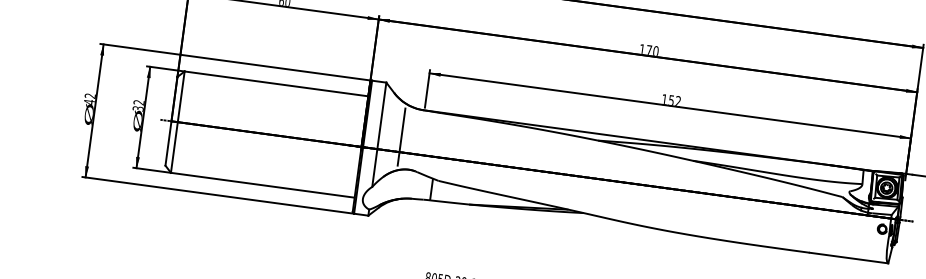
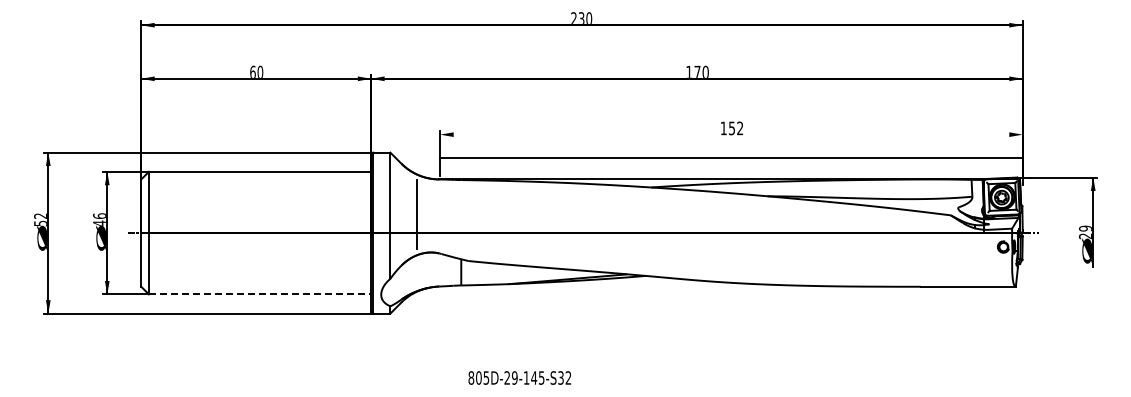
text: (89, 102) -> (40, 223), 42 -> 52
text: (138, 105) -> (99, 219), 32 -> 46
line: (670, 105) -> (731, 157), moved
line: (263, 185) -> (260, 294), solid -> dashed

